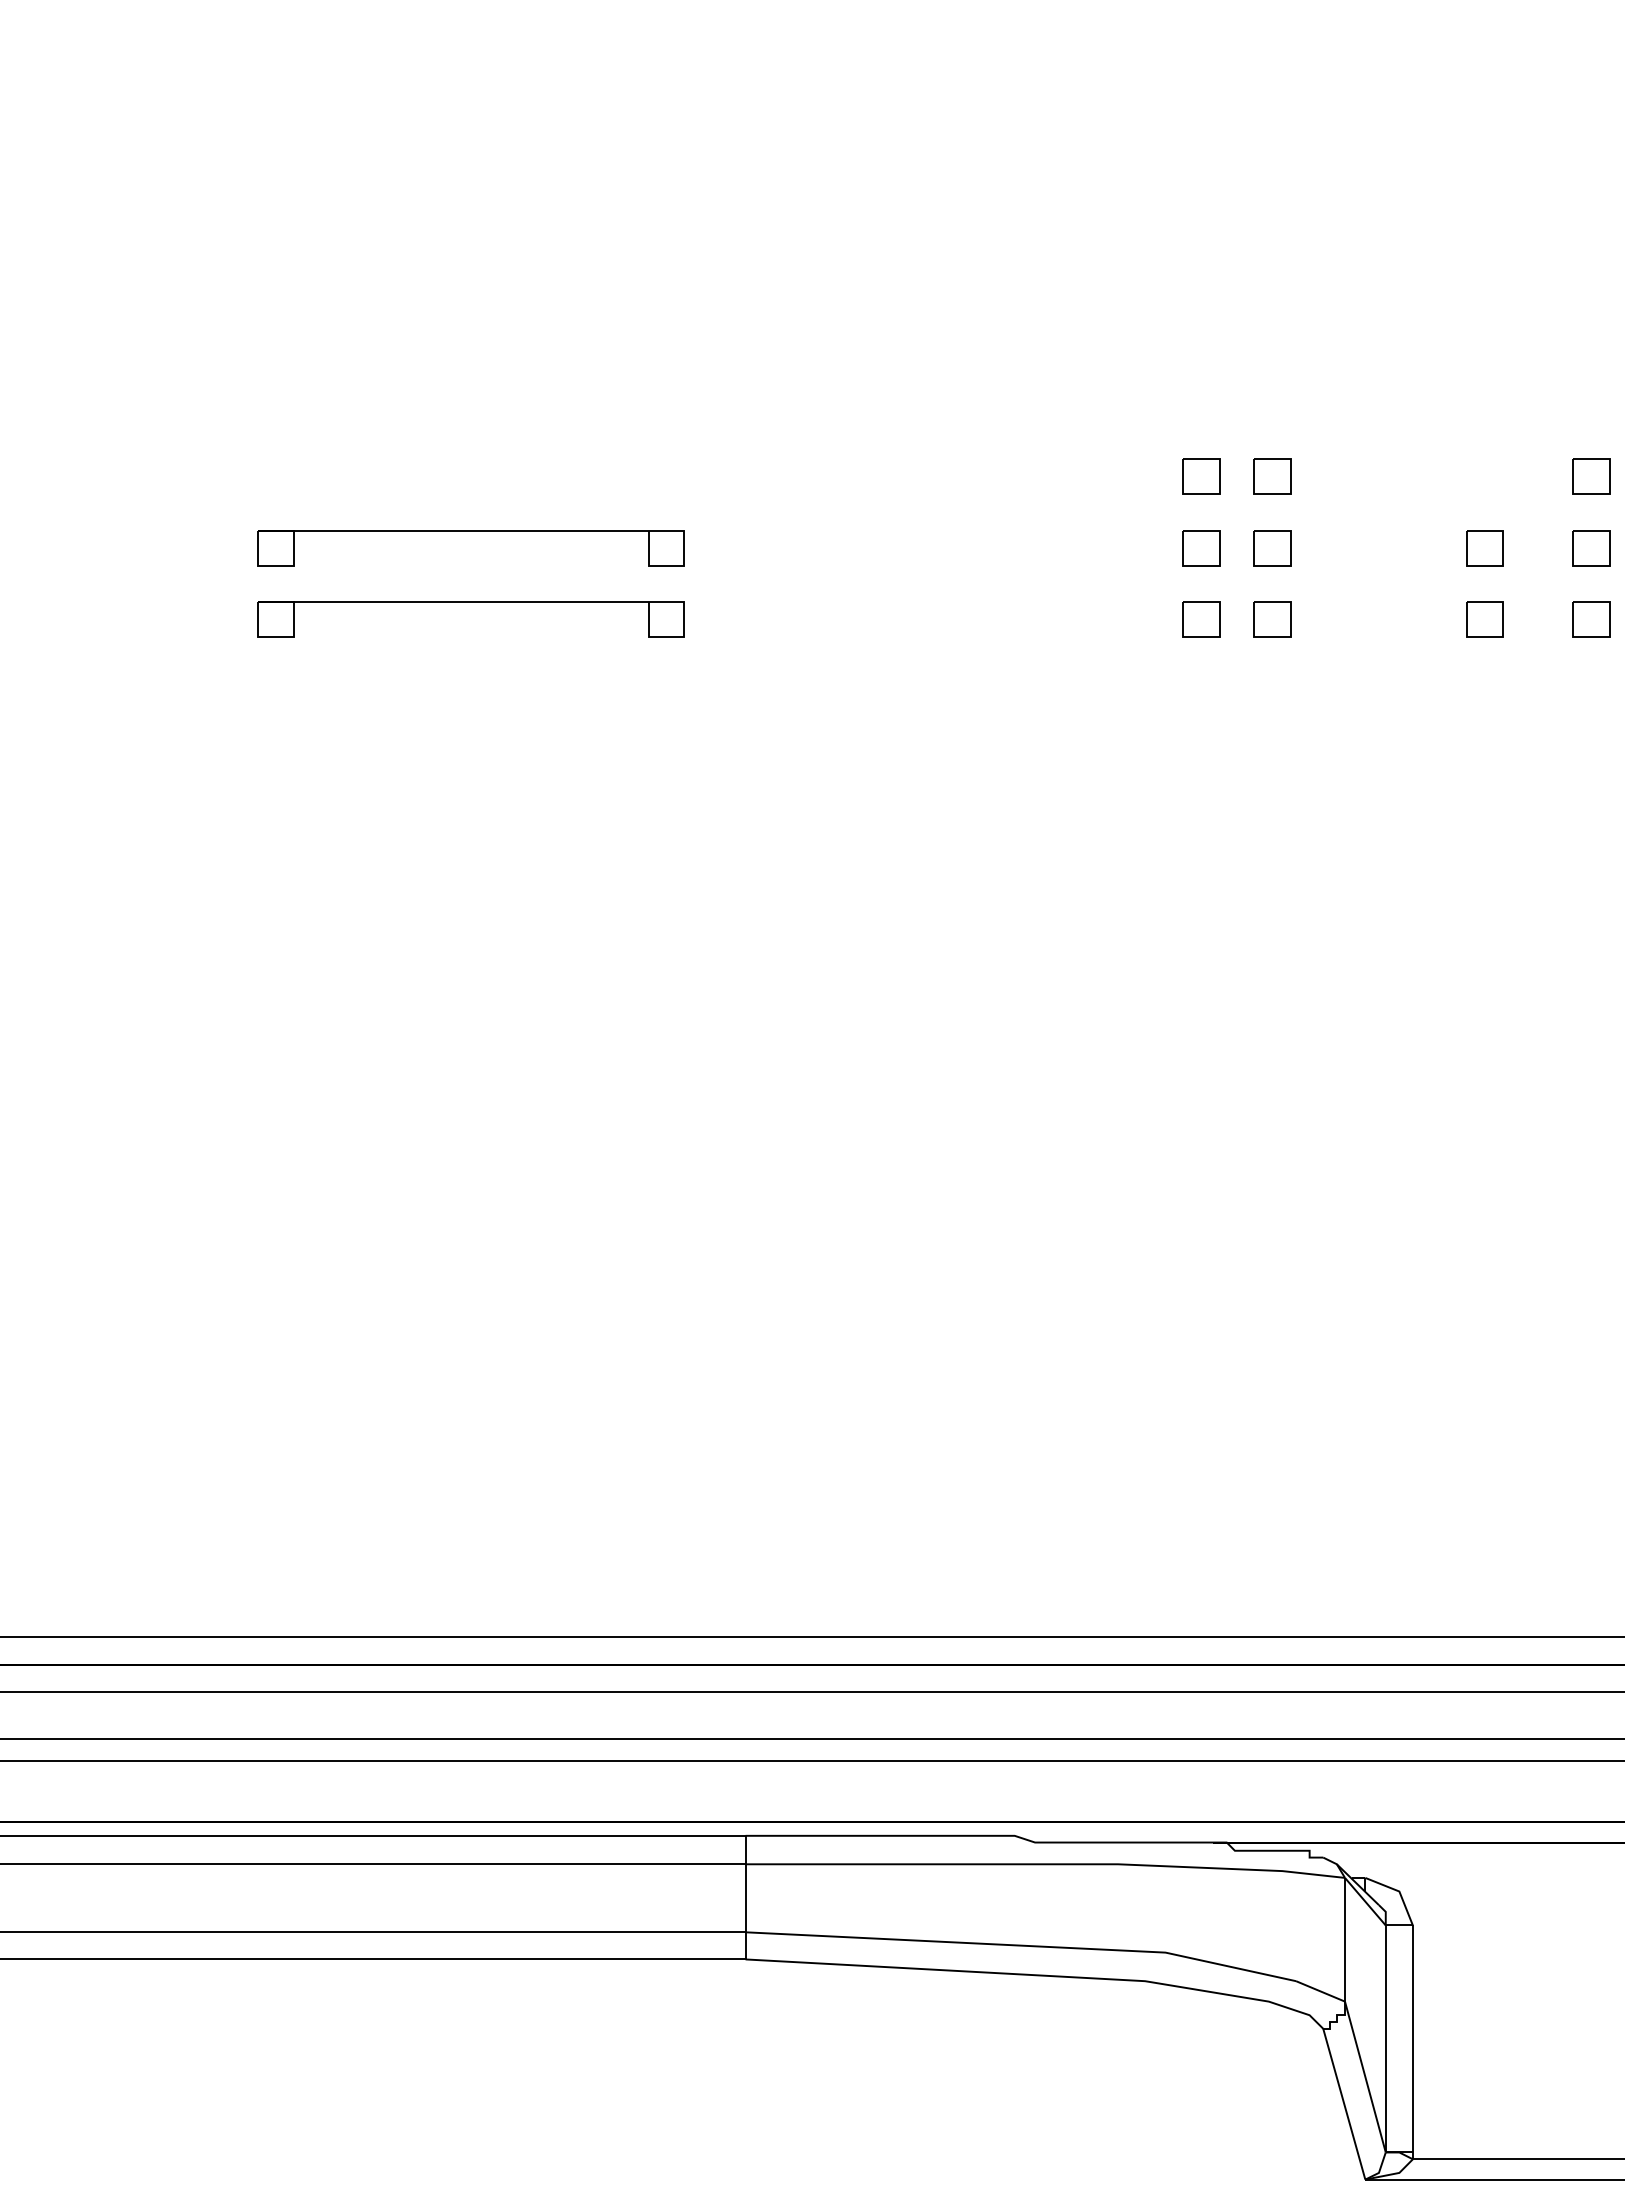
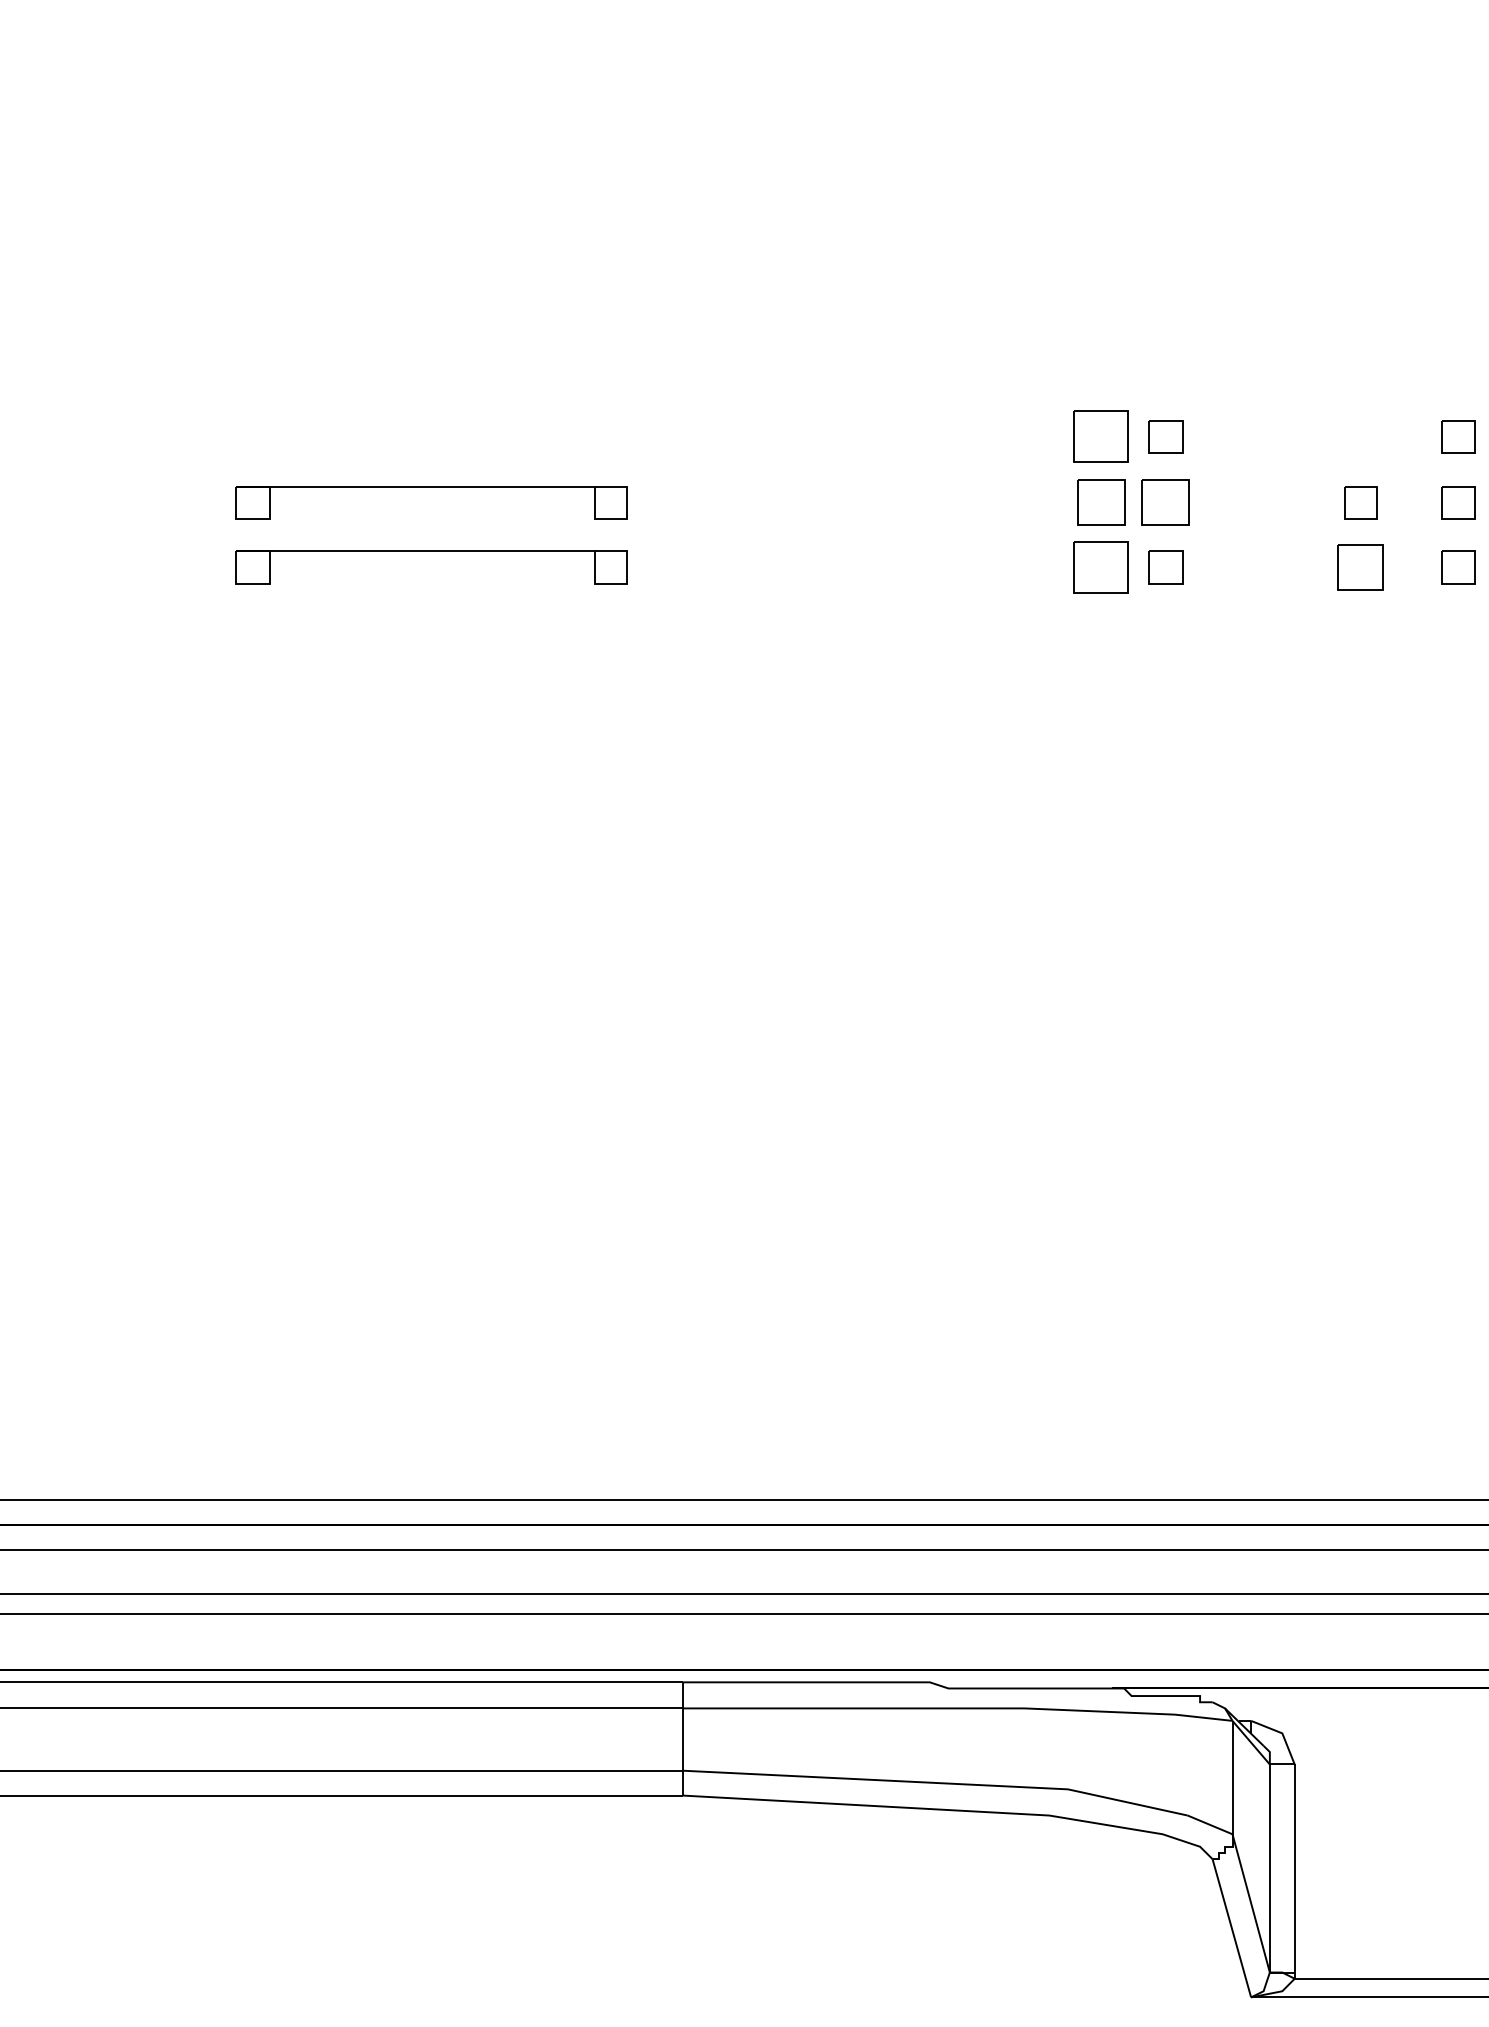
part: (1200, 476) -> (1100, 436), size x1.6
part: (1200, 548) -> (1100, 502), size x1.4
part: (1271, 548) -> (1165, 502), size x1.4
part: (1200, 619) -> (1100, 567), size x1.6
part: (1484, 619) -> (1360, 567), size x1.4

